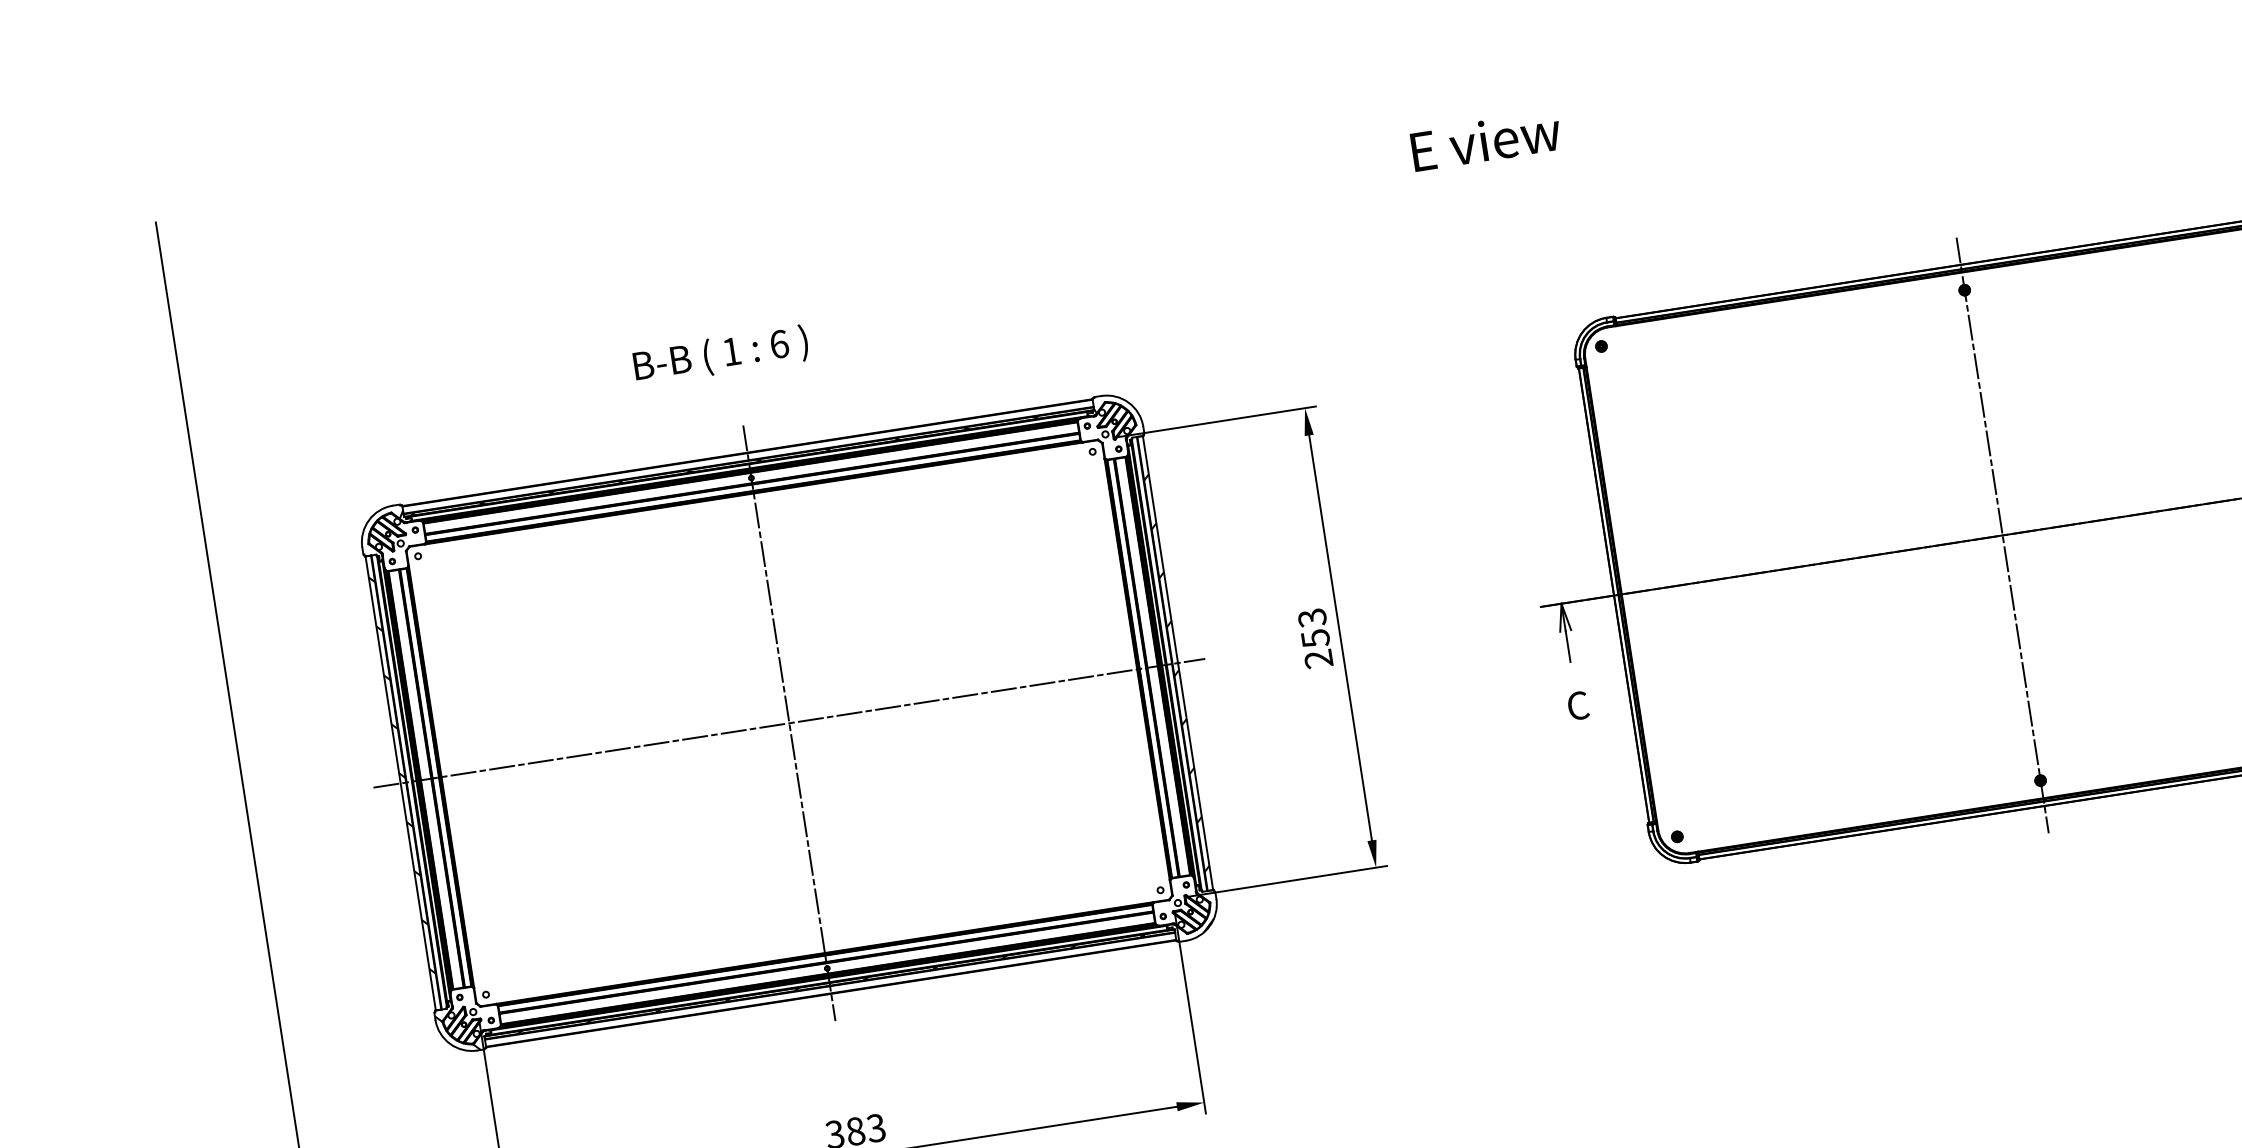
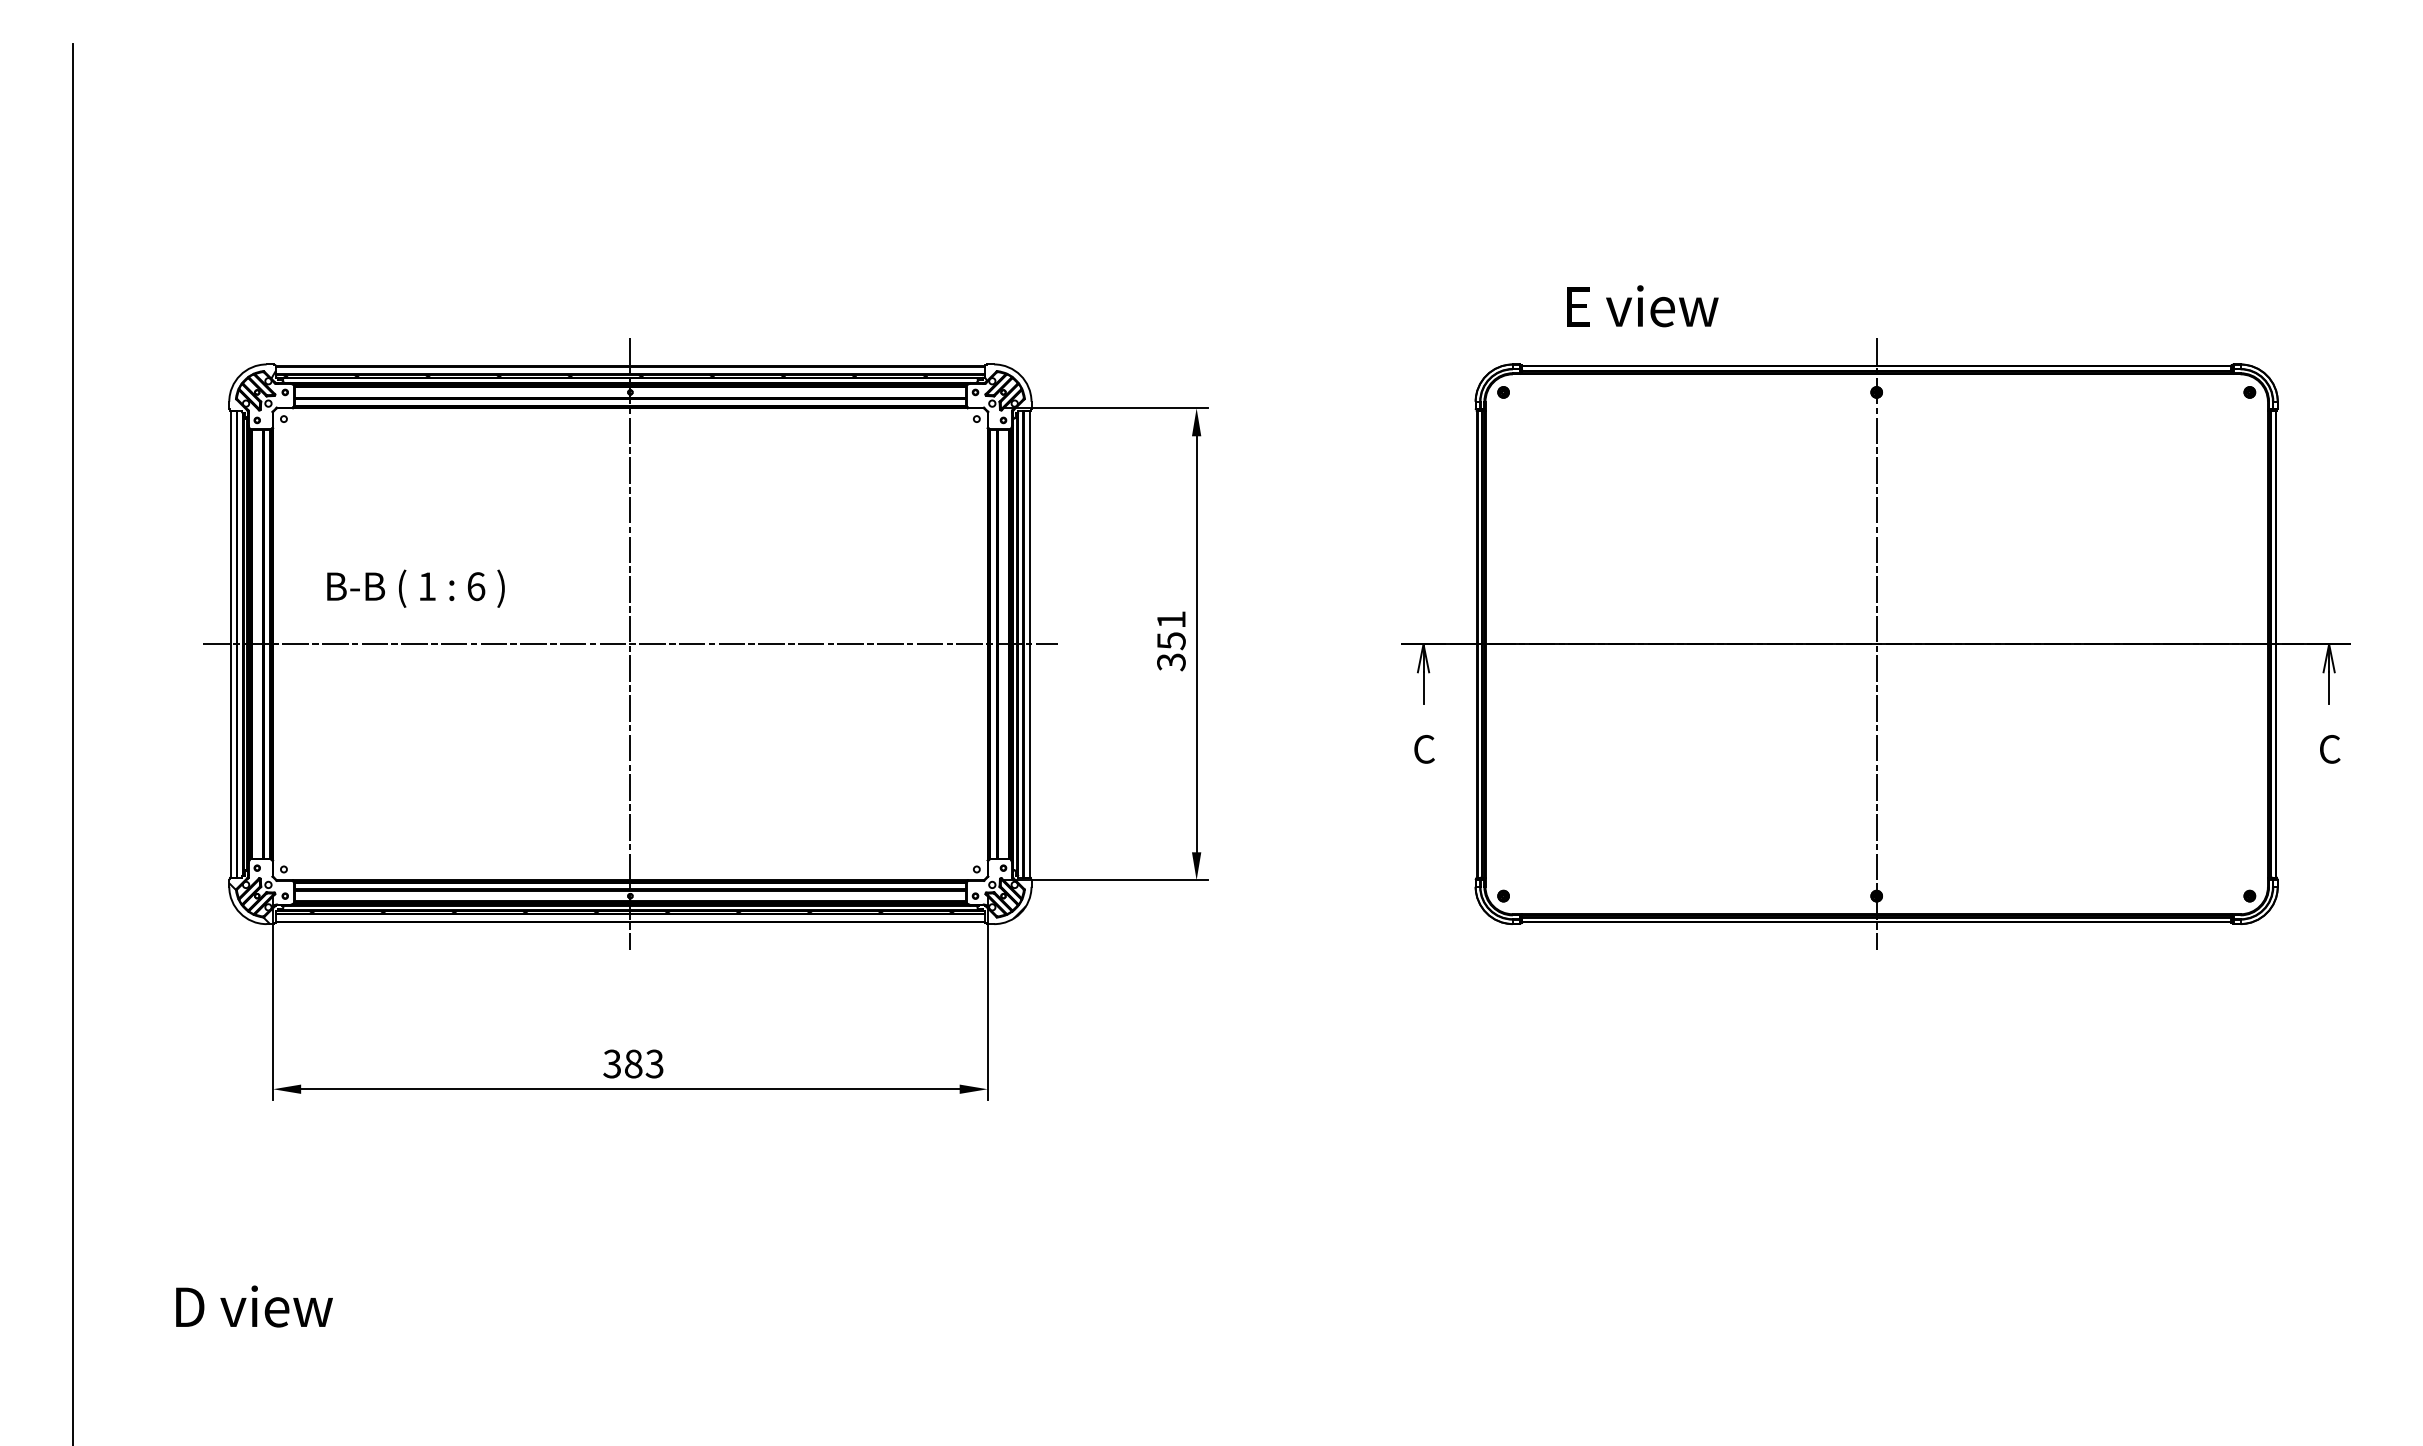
text: (1485, 141) -> (1642, 306), moved
text: (720, 355) -> (415, 588), moved
text: (1315, 638) -> (1171, 641), 253 -> 351
hatch: (1176, 673) -> (1026, 654), removed
hatch: (401, 775) -> (233, 636), removed

